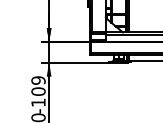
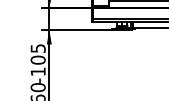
text: (38, 80) -> (38, 48), -109 -> -105

